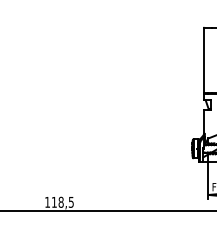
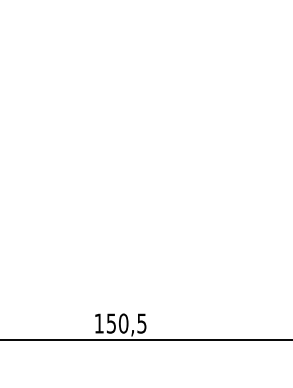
text: (57, 202) -> (117, 323), 118,5 -> 150,5

